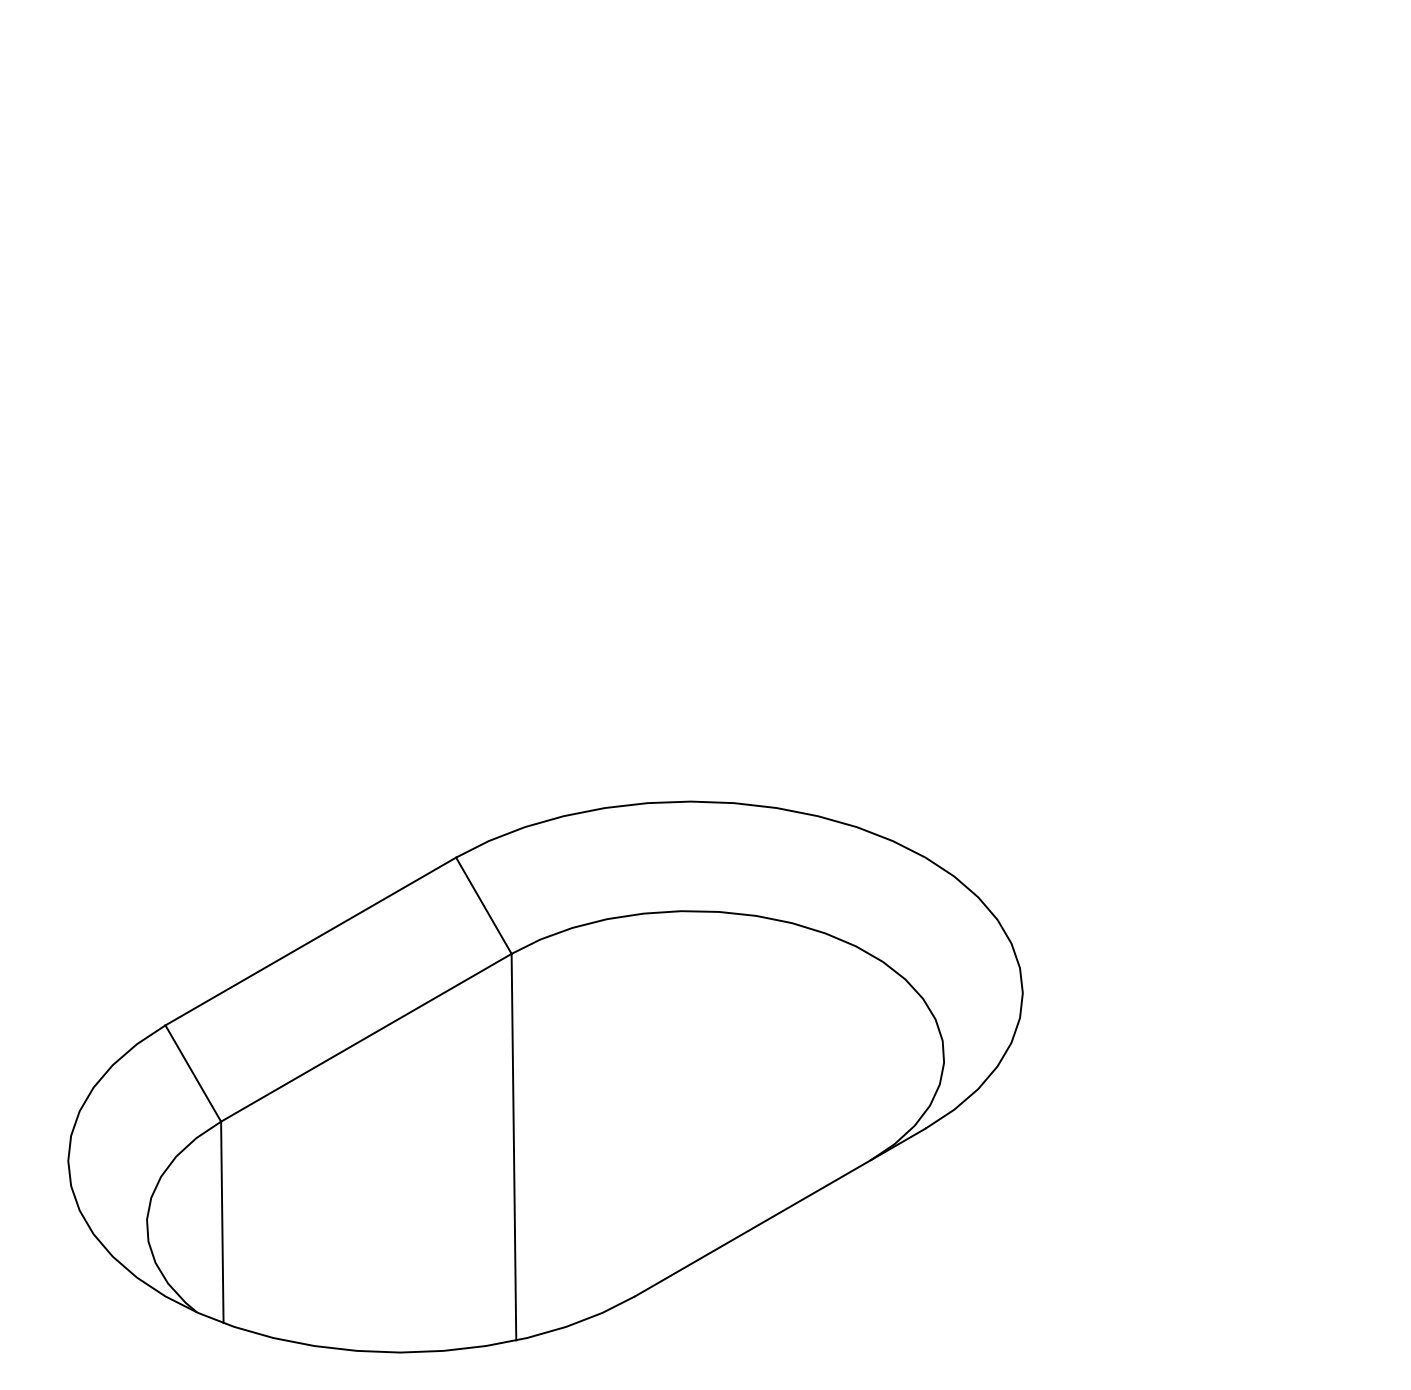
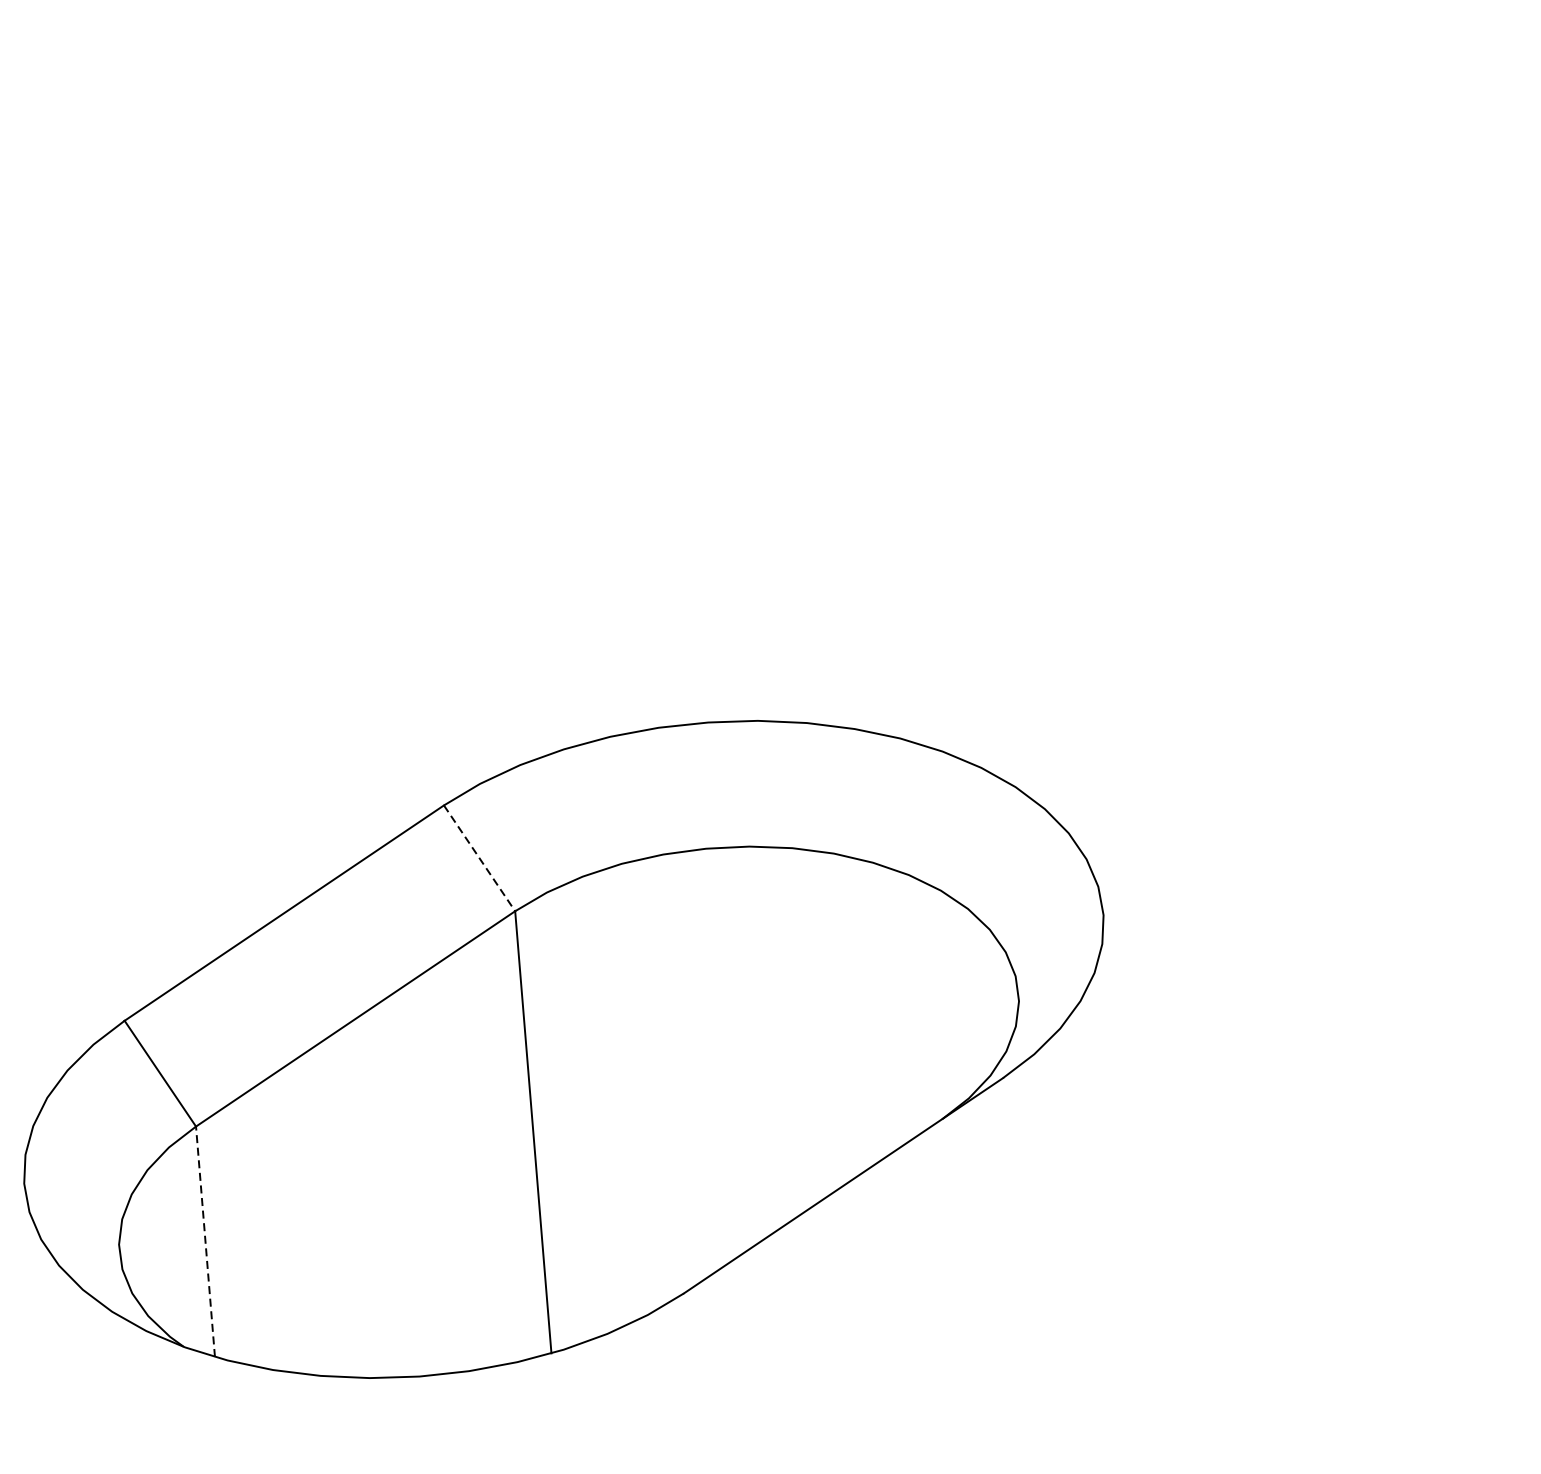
line: (483, 905) -> (479, 858), solid -> dashed
line: (222, 1222) -> (205, 1241), solid -> dashed

